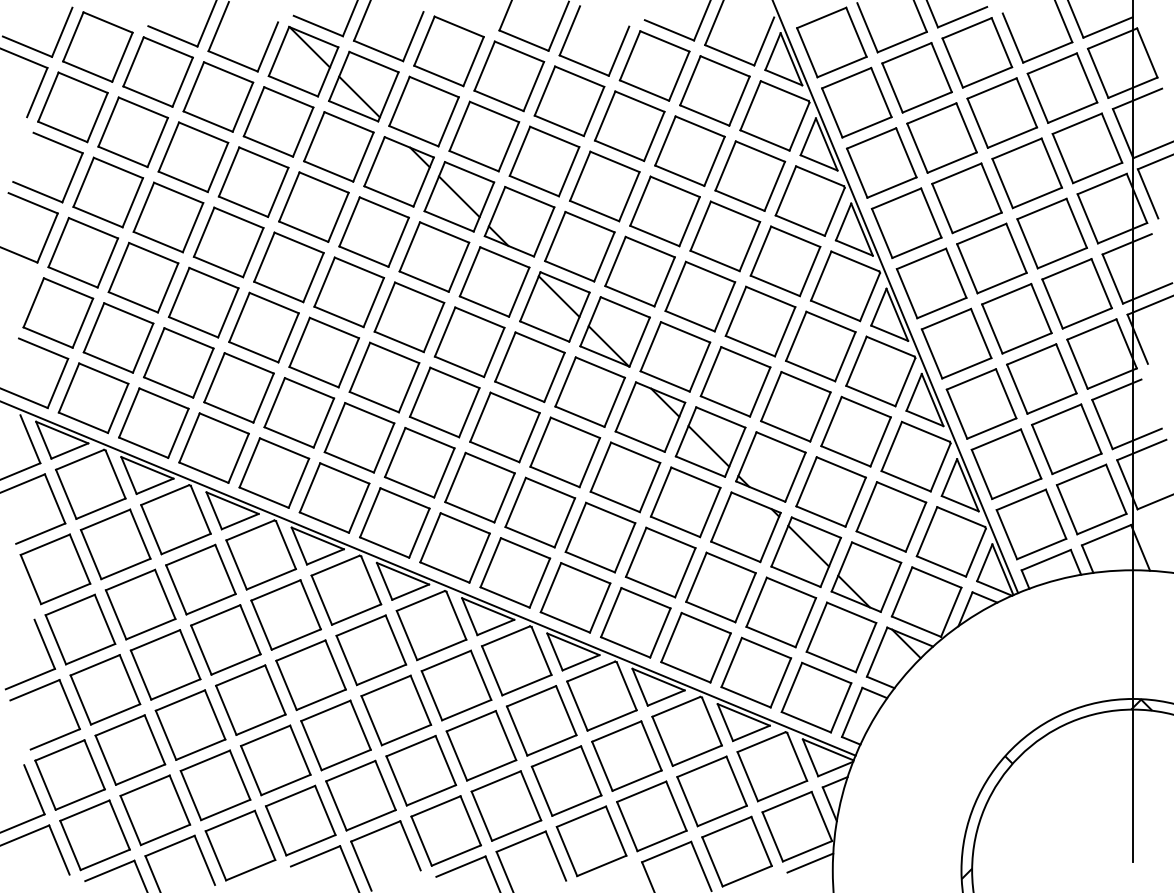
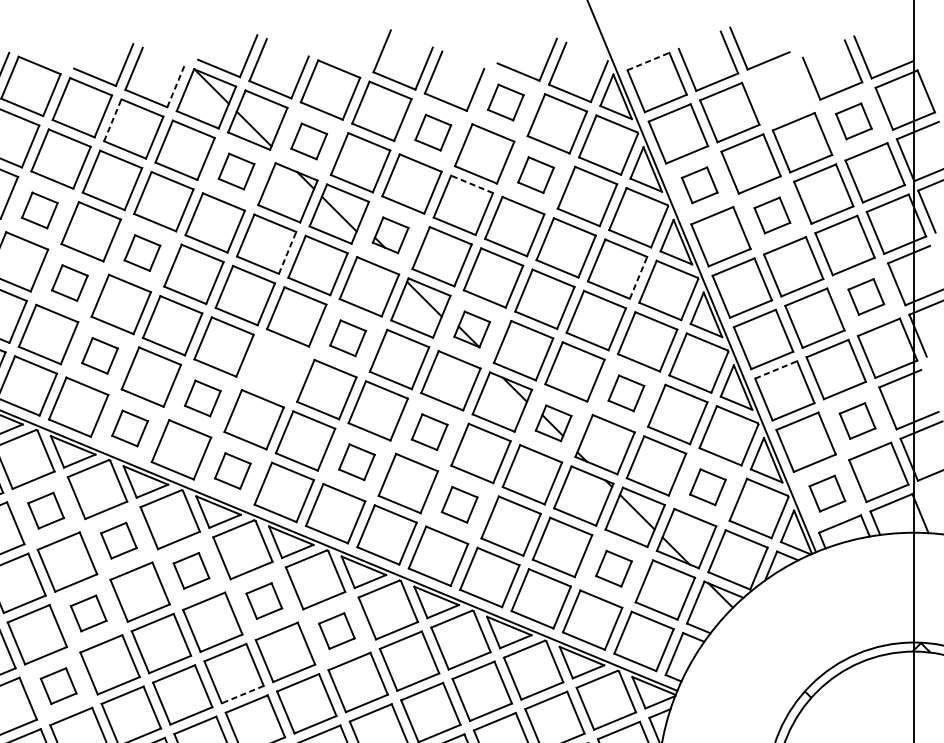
line: (821, 17) -> (648, 61), solid -> dashed
line: (267, 46) -> (175, 85), solid -> dashed
part: (977, 52) -> (781, 91), removed
part: (654, 65) -> (505, 102), size x0.6
line: (193, 86) -> (112, 120), solid -> dashed
part: (1062, 87) -> (853, 120), size x0.6
part: (569, 101) -> (433, 132), size x0.6
part: (423, 111) -> (308, 141), size x0.6
part: (338, 146) -> (236, 171), size x0.6
part: (689, 150) -> (535, 174), size x0.6
line: (614, 161) -> (471, 184), solid -> dashed
part: (881, 162) -> (699, 184), size x0.6
part: (108, 192) -> (40, 210), size x0.6
part: (966, 198) -> (771, 215), size x0.6
part: (519, 221) -> (390, 235), size x0.6
part: (228, 242) -> (142, 253), size x0.6
line: (398, 242) -> (287, 253), solid -> dashed
line: (810, 271) -> (638, 277), solid -> dashed
part: (143, 277) -> (69, 282), size x0.6
part: (1076, 293) -> (865, 296), size x0.6
part: (614, 331) -> (471, 329), size x0.6
part: (469, 342) -> (347, 338), size x0.6
part: (178, 362) -> (99, 355), size x0.6
part: (384, 377) -> (275, 368), removed
line: (971, 379) -> (776, 369), solid -> dashed
part: (795, 406) -> (626, 393), size x0.6
part: (299, 412) -> (202, 398), size x0.6
part: (1066, 439) -> (857, 421), size x0.6
part: (710, 441) -> (553, 422), size x0.6
part: (213, 447) -> (129, 428), size x0.6
part: (565, 452) -> (429, 432), size x0.6
part: (479, 487) -> (356, 462), size x0.6
part: (334, 497) -> (232, 470), size x0.6
part: (891, 516) -> (707, 486), size x0.6
part: (1031, 524) -> (827, 493), size x0.6
part: (600, 537) -> (459, 504), size x0.6
part: (115, 544) -> (45, 510), size x0.6
part: (200, 579) -> (118, 540), size x0.6
part: (781, 612) -> (614, 568), size x0.6
part: (285, 614) -> (191, 570), size x0.6
part: (371, 650) -> (264, 601), size x0.6
part: (165, 664) -> (88, 613), size x0.6
part: (456, 685) -> (336, 631), size x0.6
part: (130, 749) -> (58, 685), size x0.6
line: (346, 760) -> (243, 695), solid -> dashed

